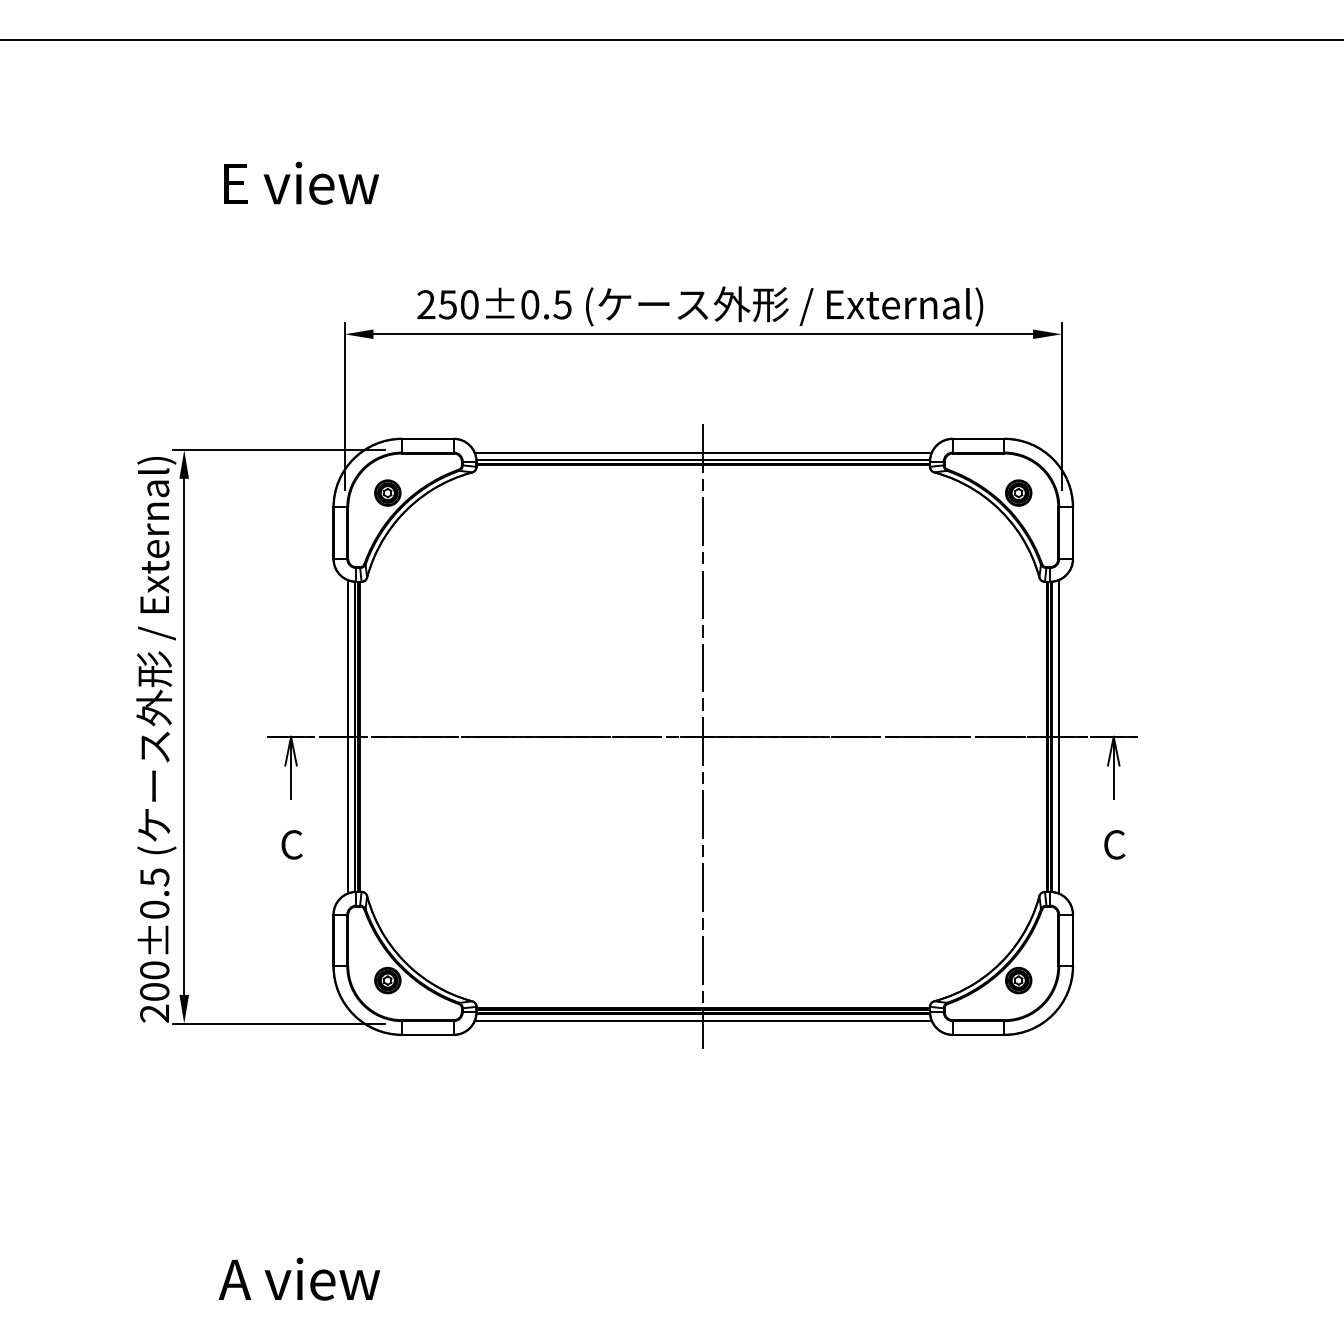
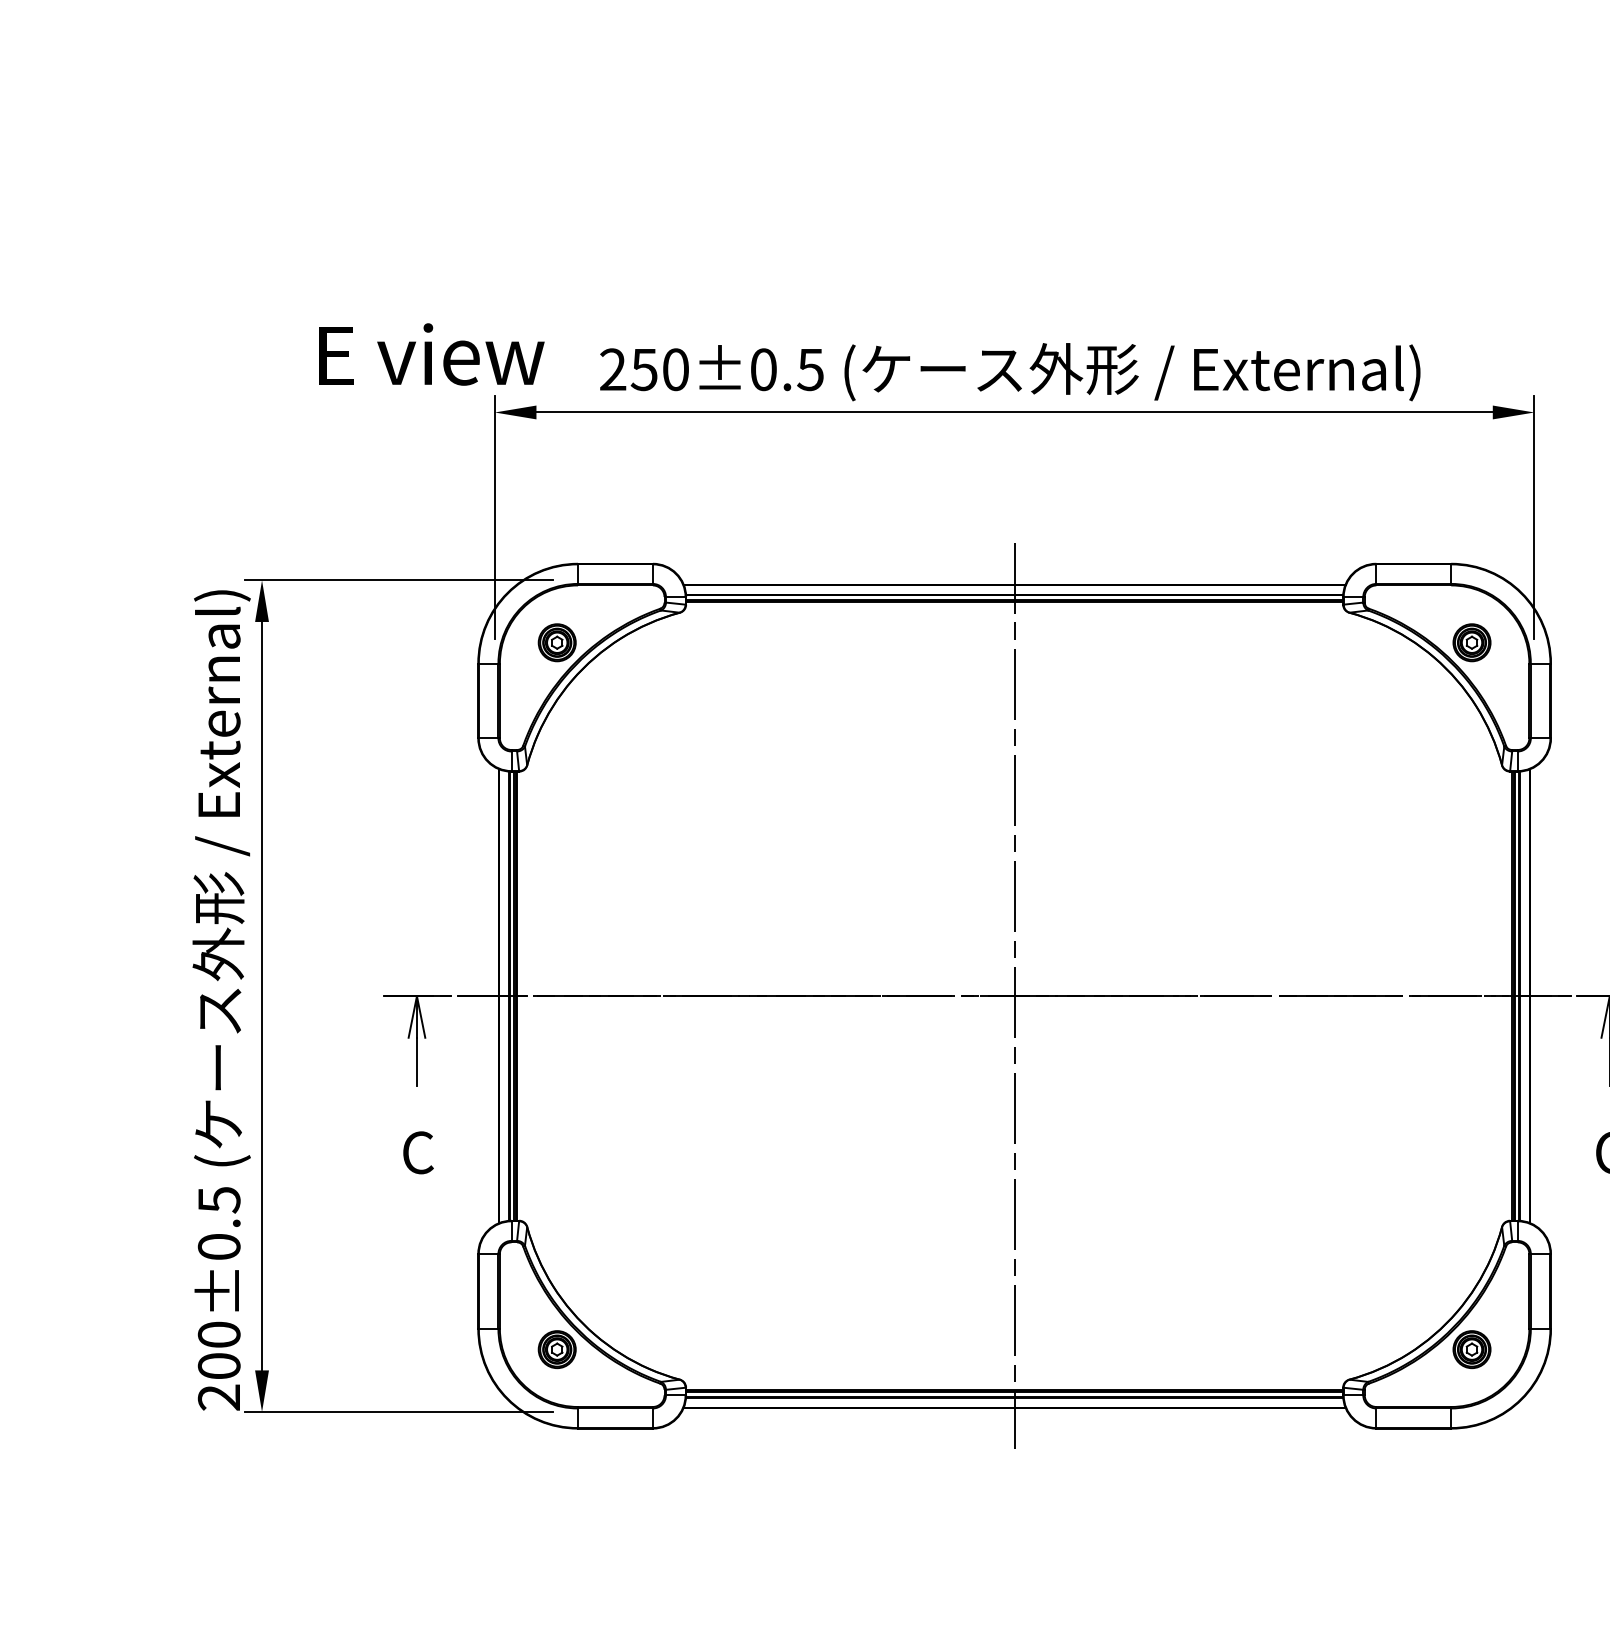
text: (301, 182) -> (432, 353), moved

